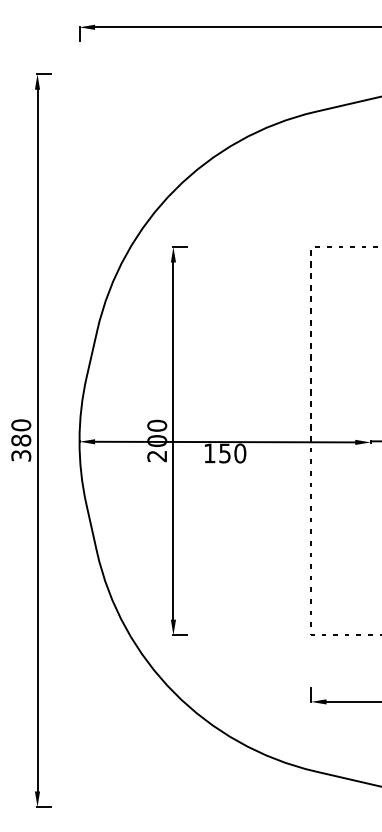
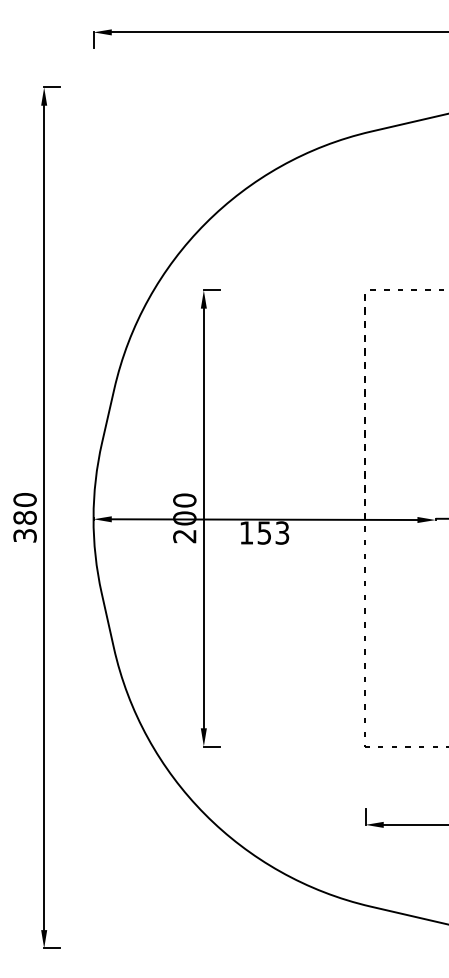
text: (240, 453) -> (282, 532), 150 -> 153

